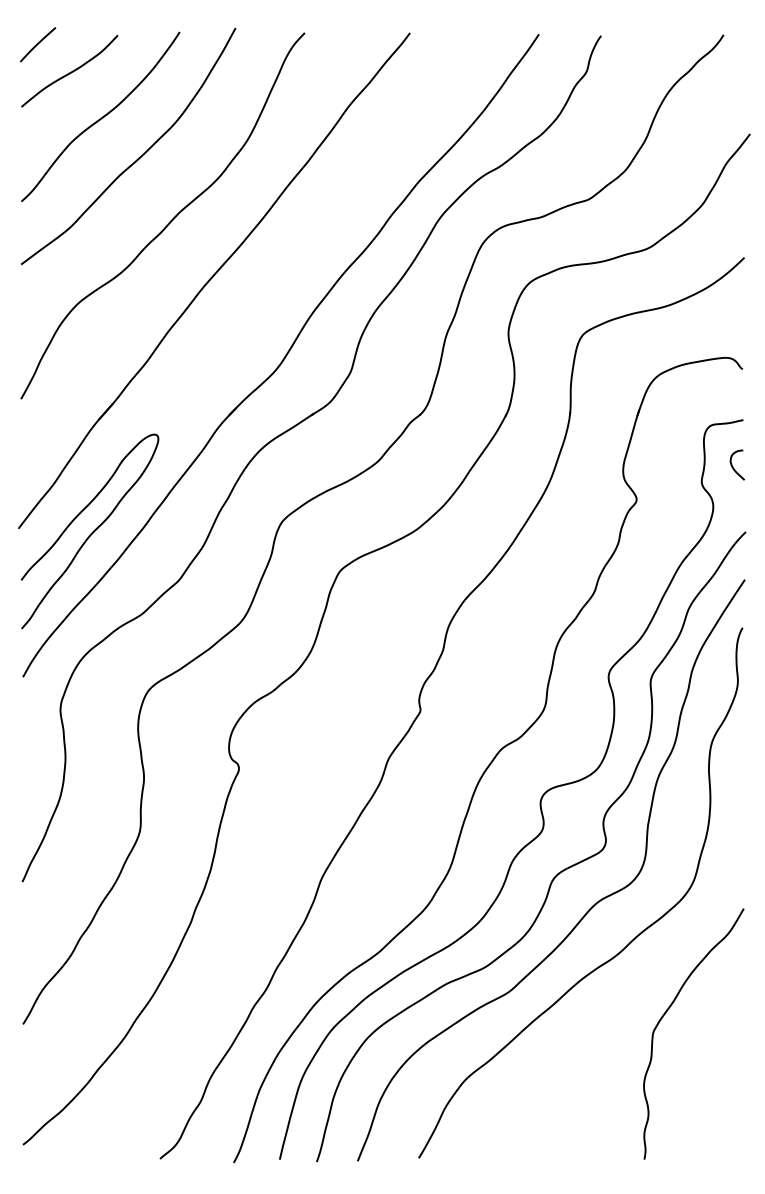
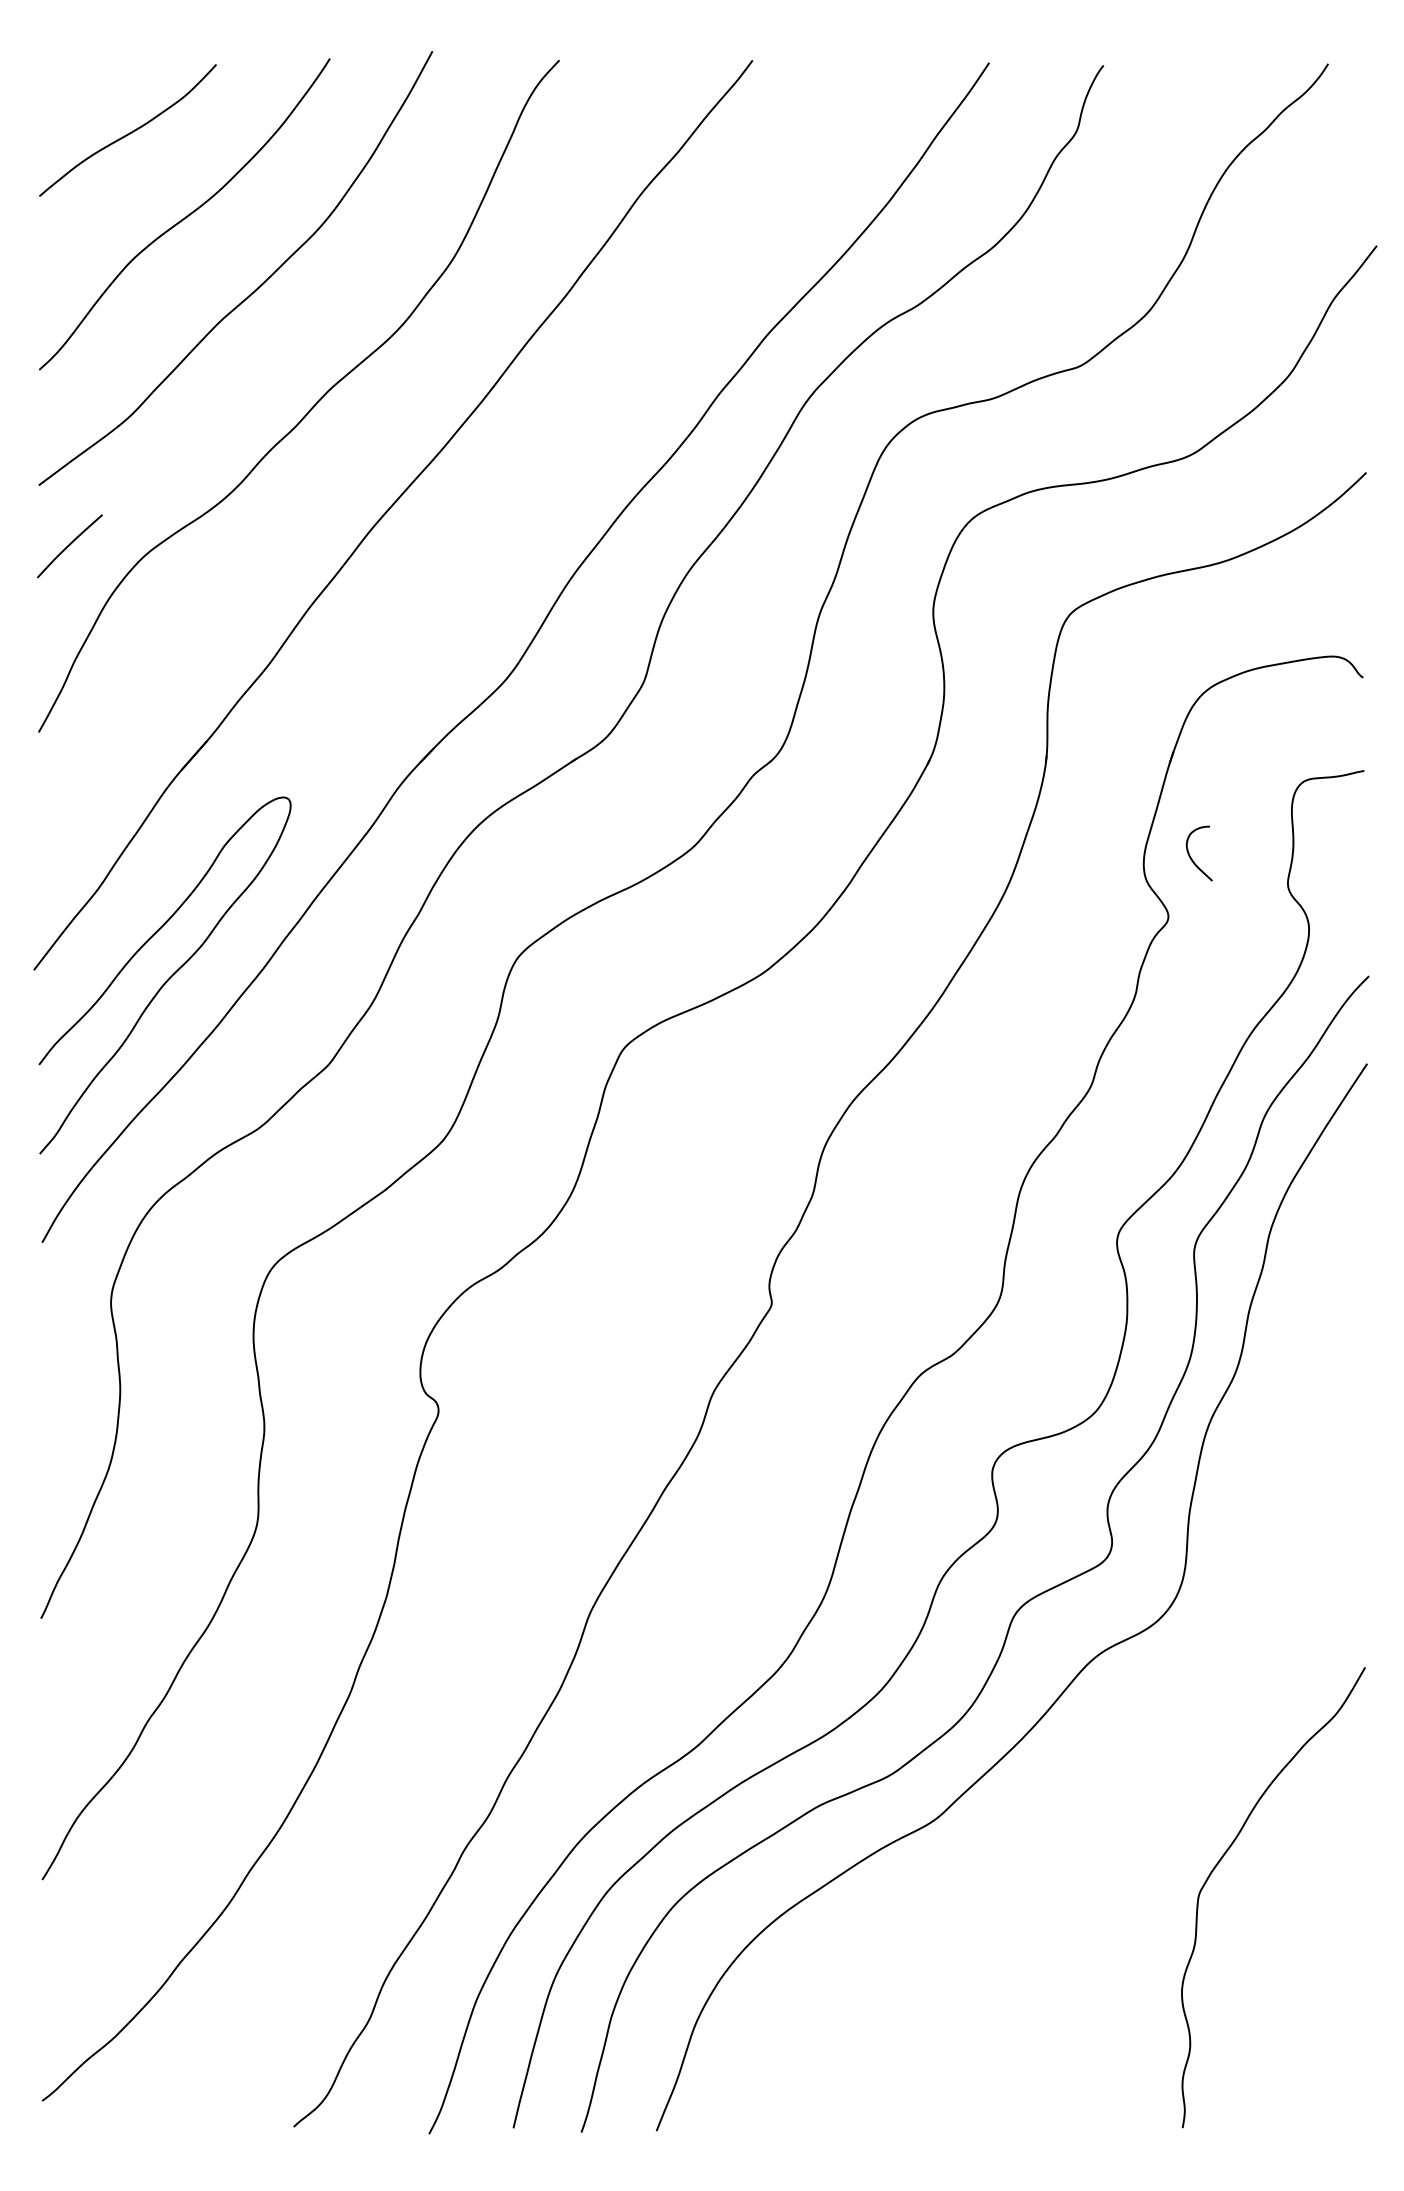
curve: (38, 44) -> (70, 545), moved
curve: (733, 466) -> (1192, 855), moved
part: (630, 941) -> (1157, 1727), removed

